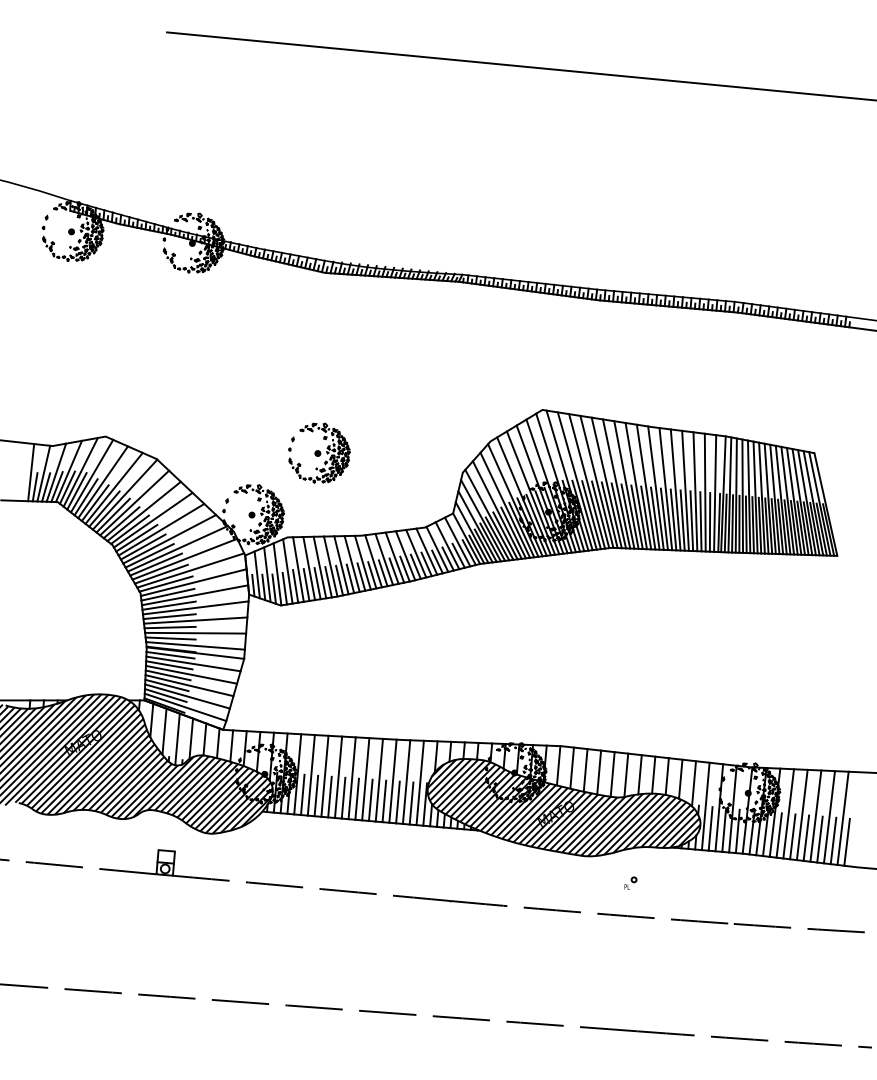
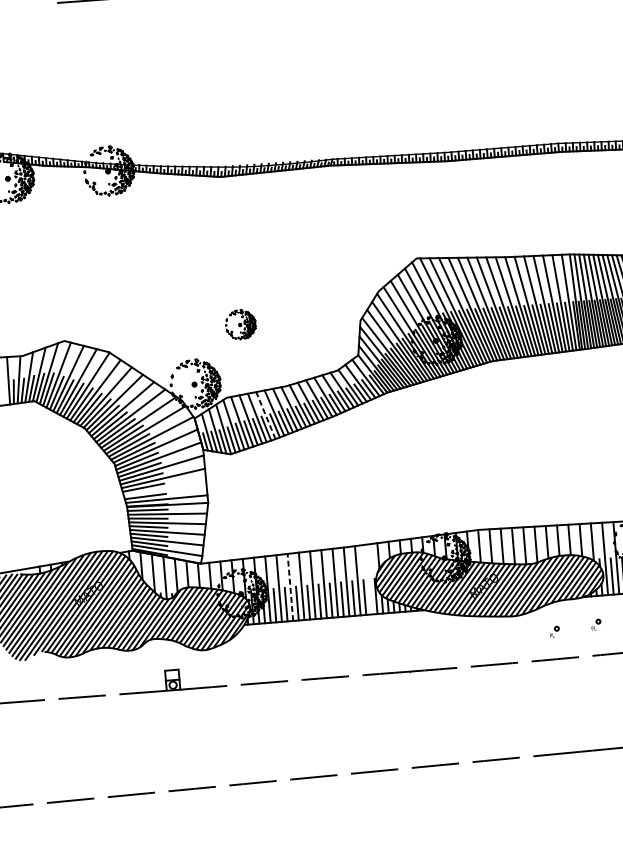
part: (319, 452) -> (240, 324), size x0.6
line: (330, 566) -> (265, 415), solid -> dashed
line: (195, 632) -> (164, 488), removed
line: (324, 776) -> (290, 587), solid -> dashed
line: (419, 782) -> (368, 579), removed
part: (681, 882) -> (595, 624), added

